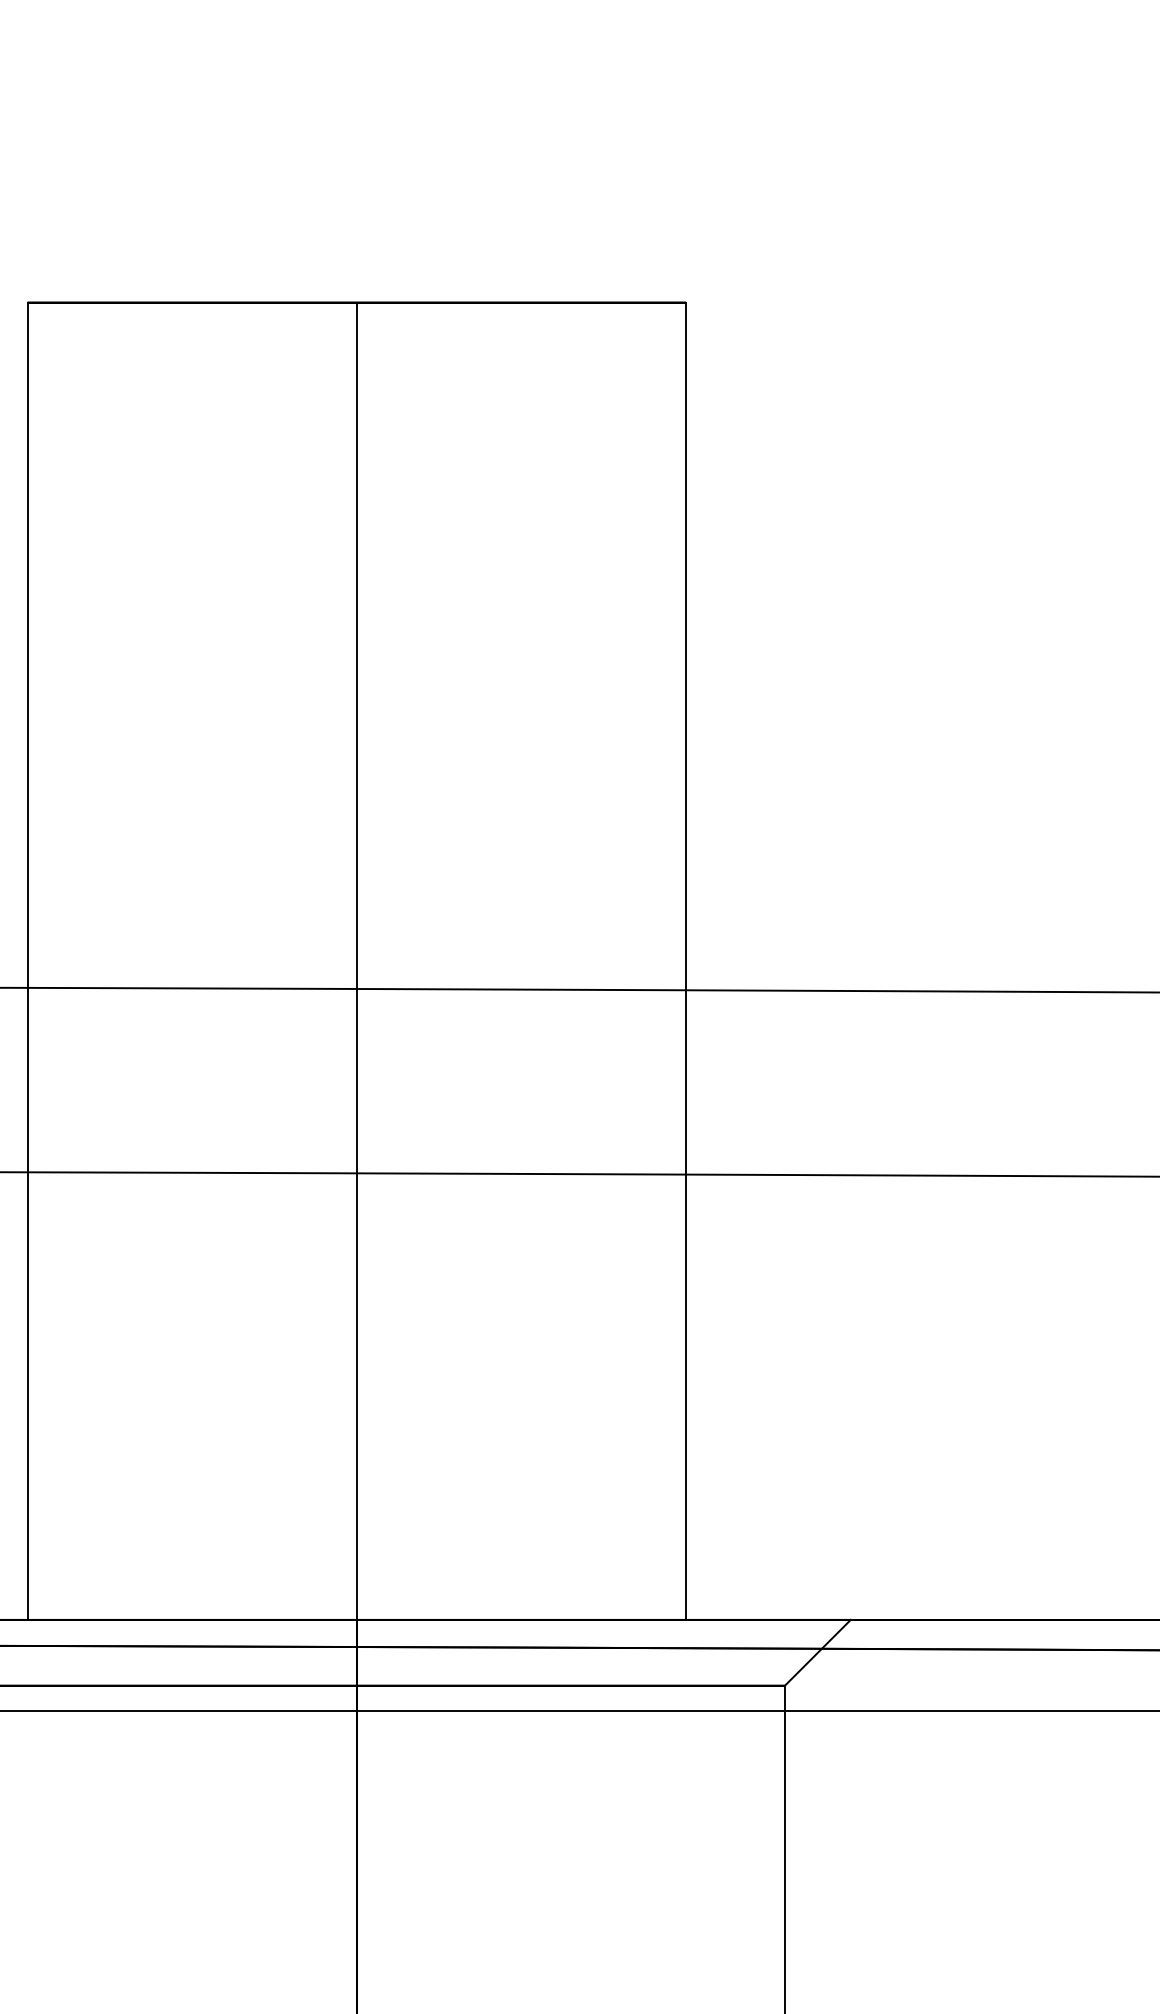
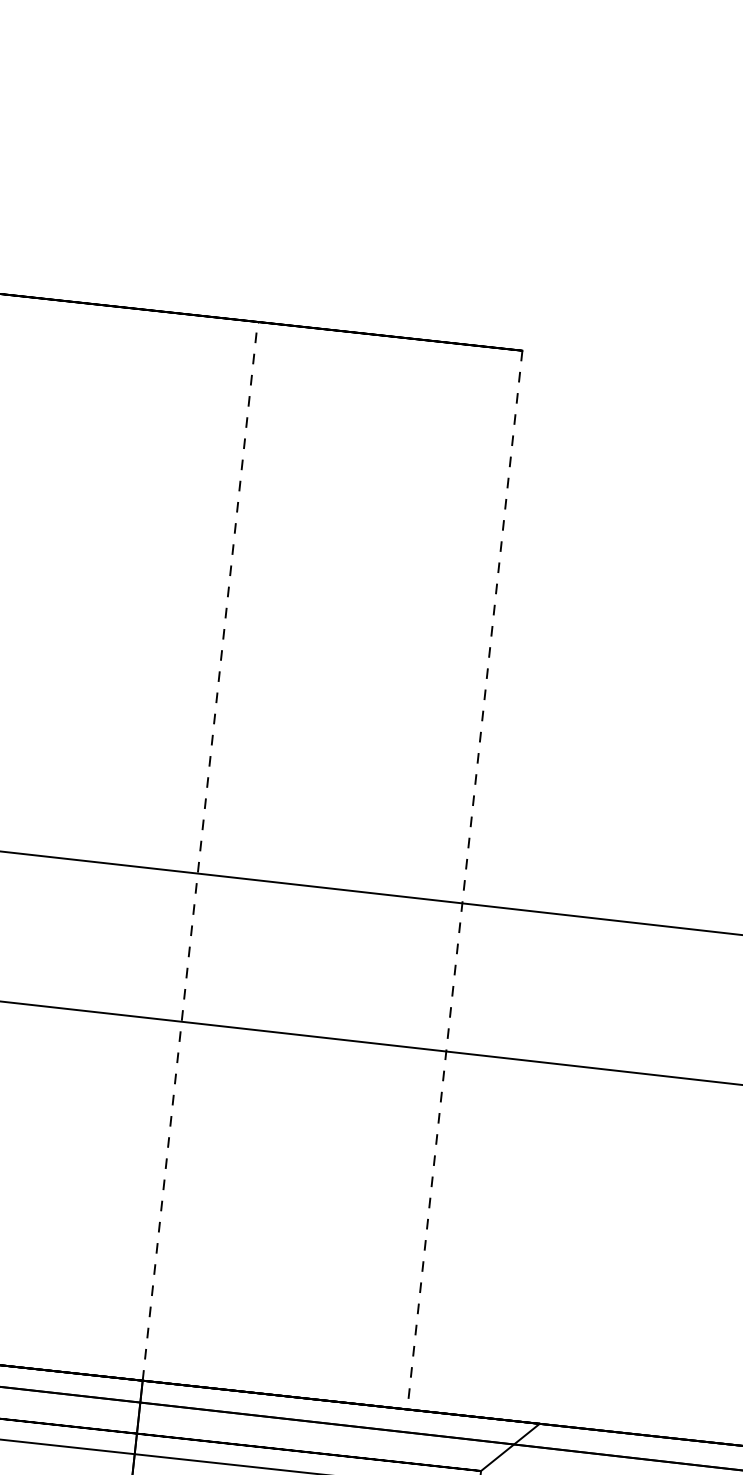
line: (356, 961) -> (199, 851), solid -> dashed
line: (686, 961) -> (465, 880), solid -> dashed

